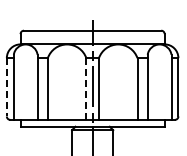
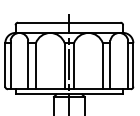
line: (6, 87) -> (5, 65), dashed -> solid
line: (86, 89) -> (64, 66), dashed -> solid

